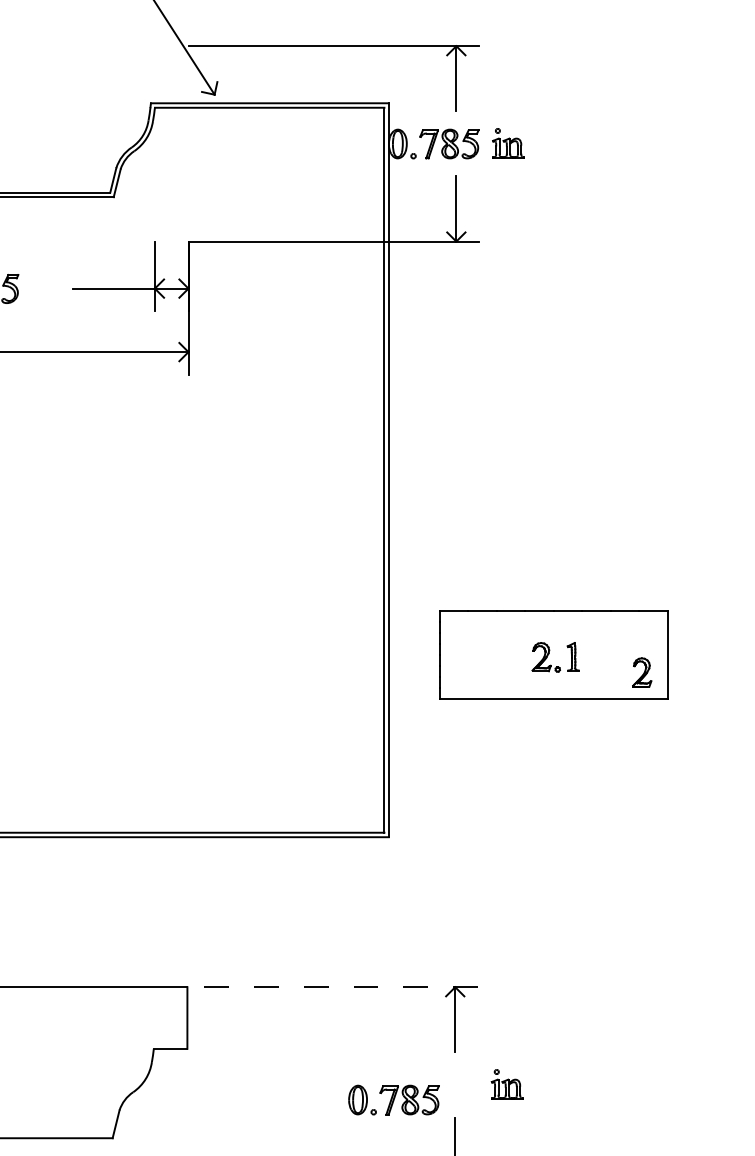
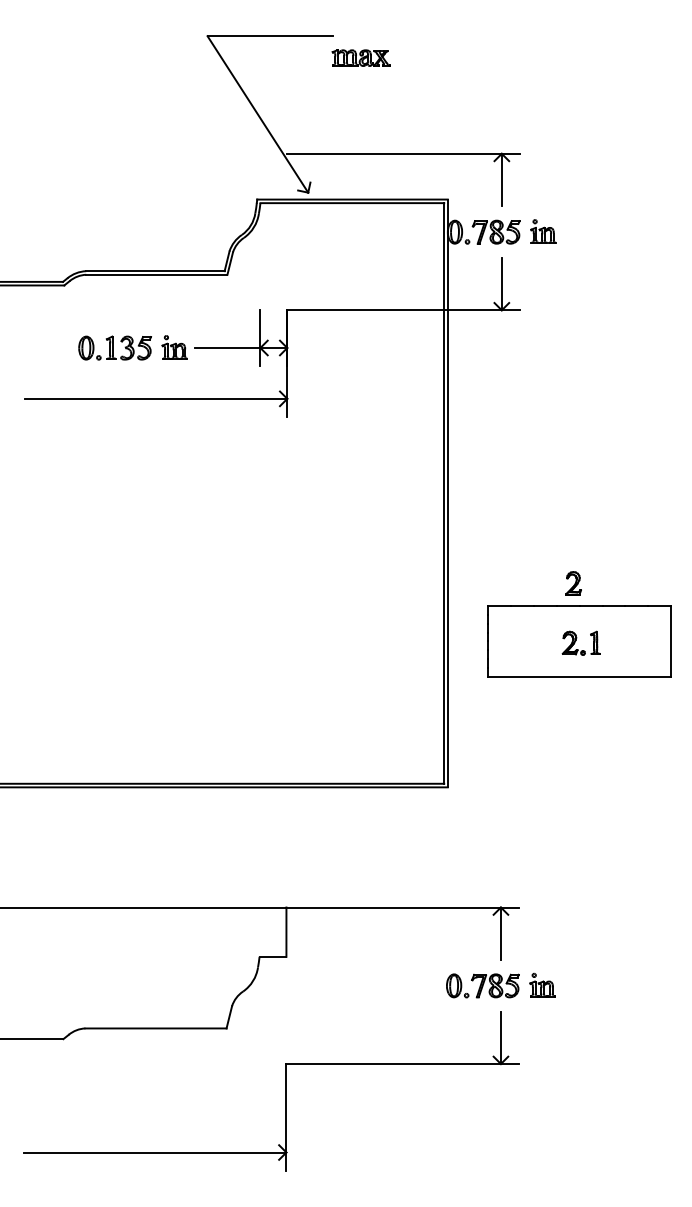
part: (47, 288) -> (174, 347), added
part: (641, 672) -> (573, 583), moved
line: (332, 987) -> (402, 907), dashed -> solid
part: (393, 1099) -> (482, 985), moved

